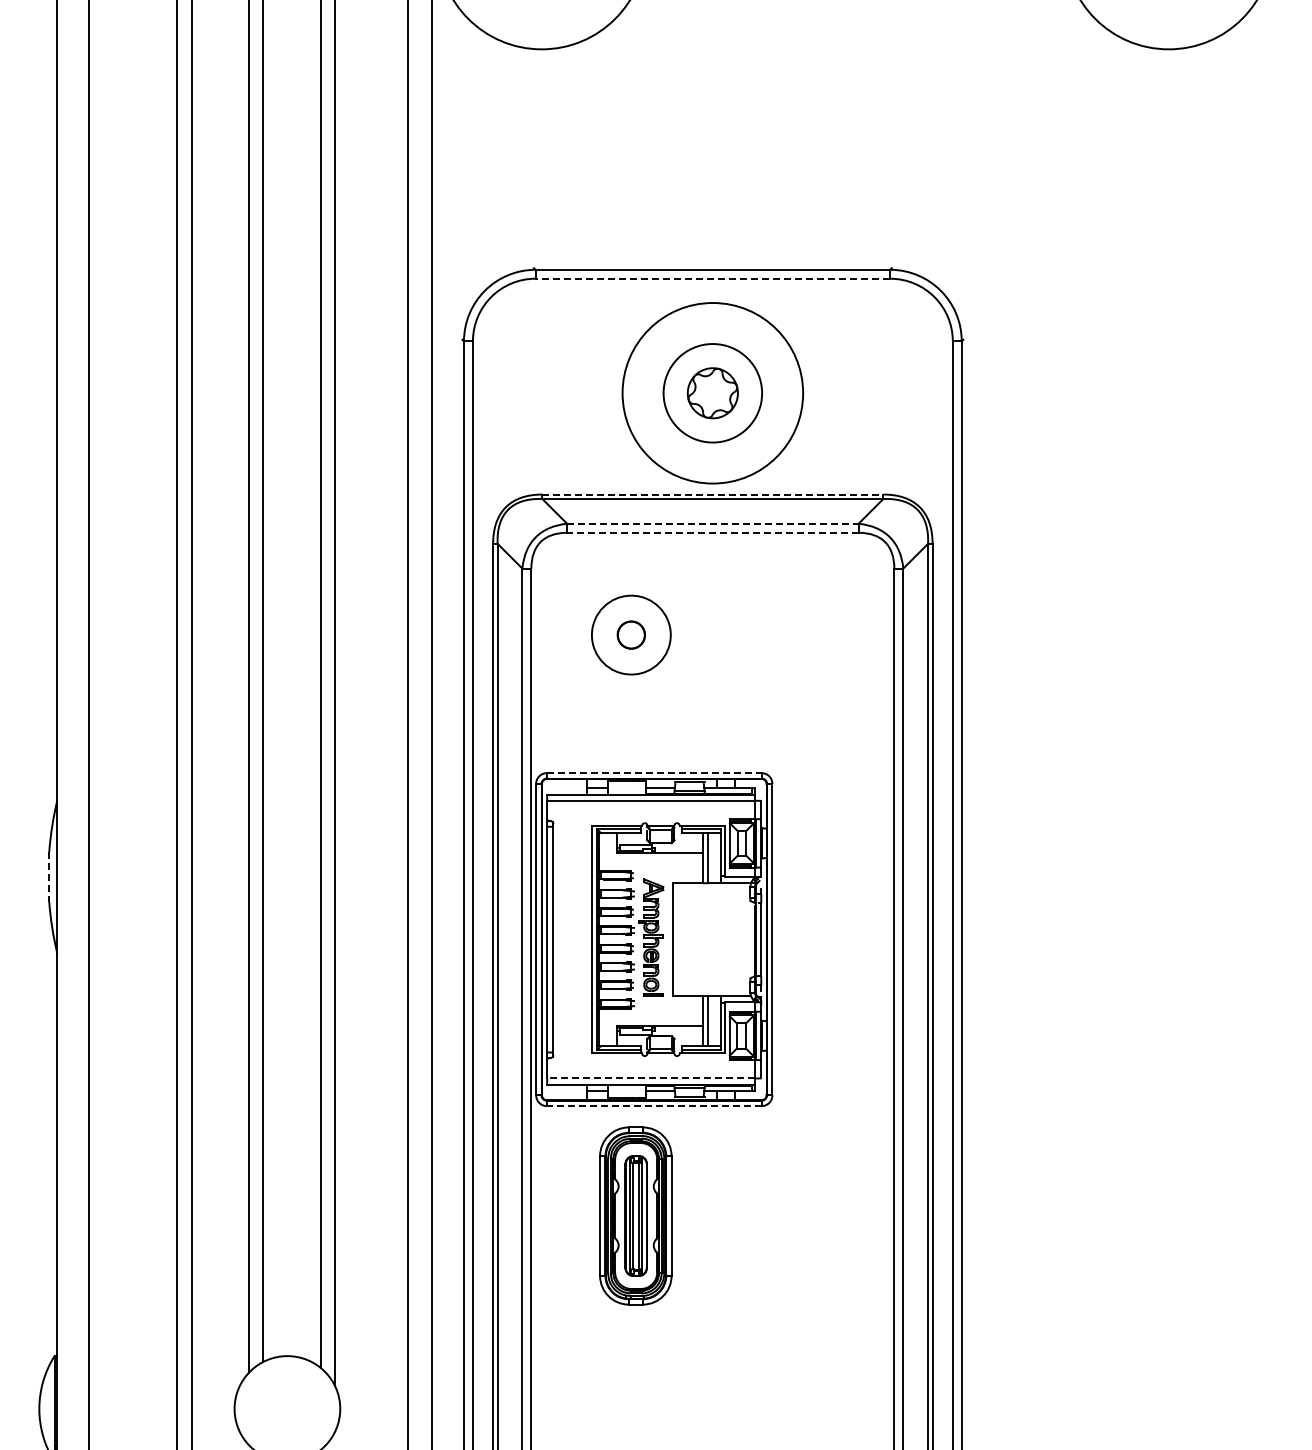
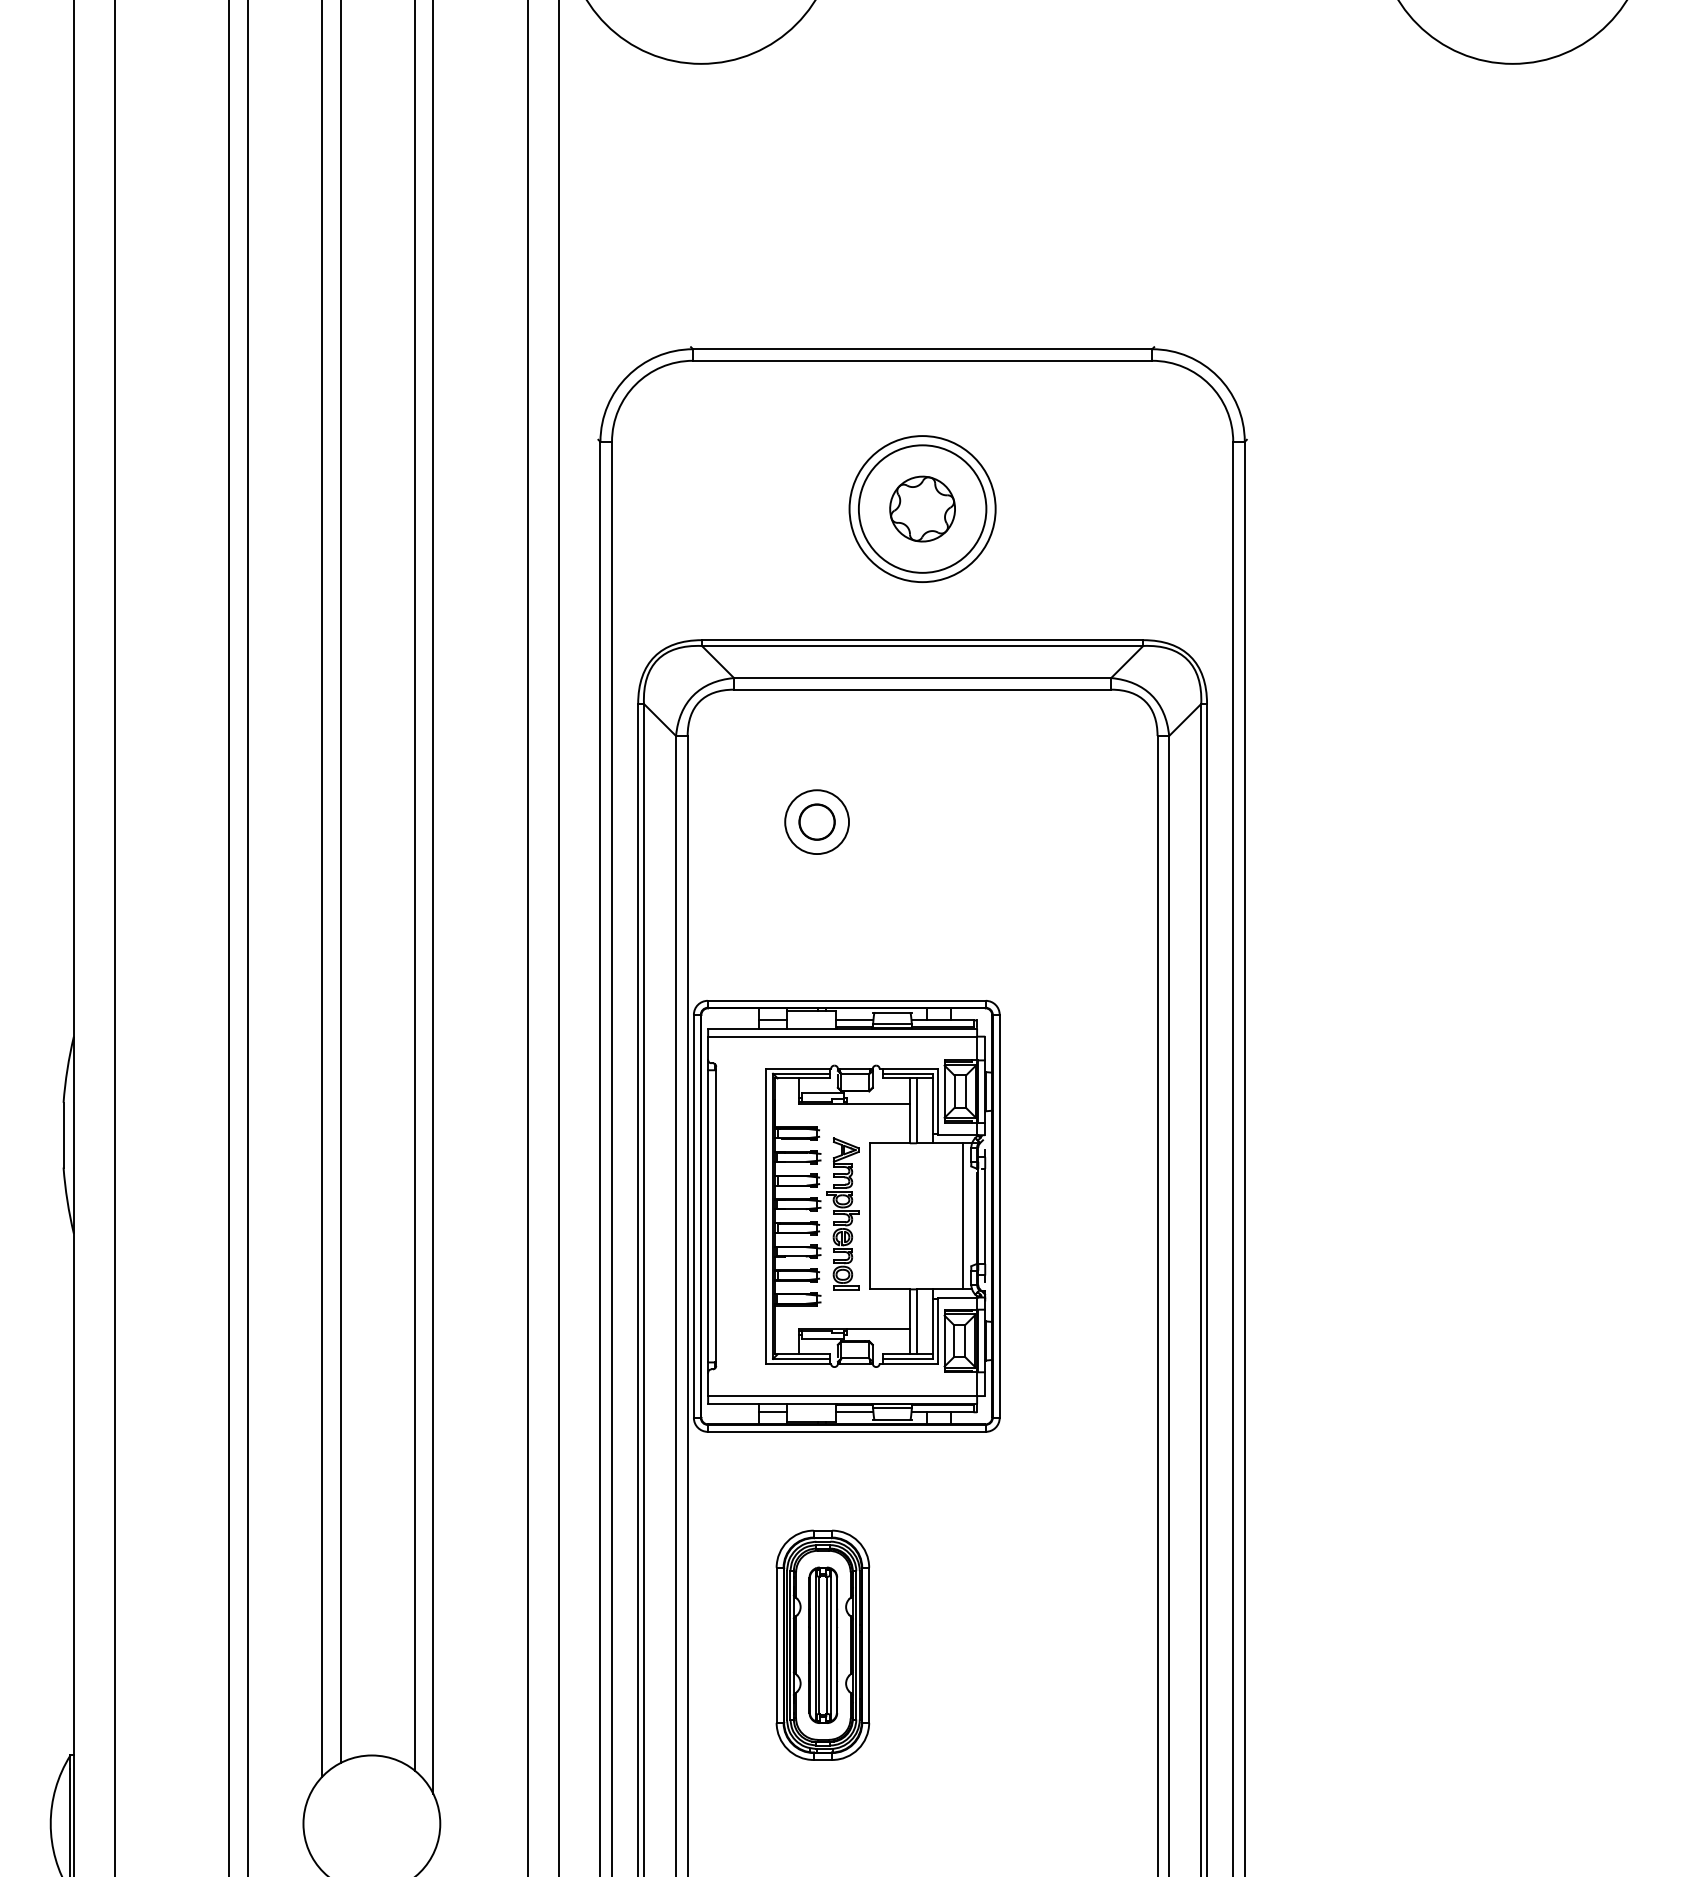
line: (712, 278) -> (922, 360), dashed -> solid
circle: (712, 392) -> (922, 508), size x0.62
line: (713, 494) -> (923, 640), dashed -> solid
line: (712, 523) -> (922, 677), dashed -> solid
line: (712, 532) -> (922, 689), dashed -> solid
circle: (631, 634) -> (817, 821), size x0.62
line: (654, 773) -> (847, 1001), dashed -> solid
line: (49, 877) -> (63, 1135), dashed -> solid
line: (744, 939) -> (963, 1216), added
line: (651, 1078) -> (843, 1396), dashed -> solid
line: (653, 1106) -> (845, 1432), dashed -> solid
part: (635, 1215) -> (822, 1644), moved

